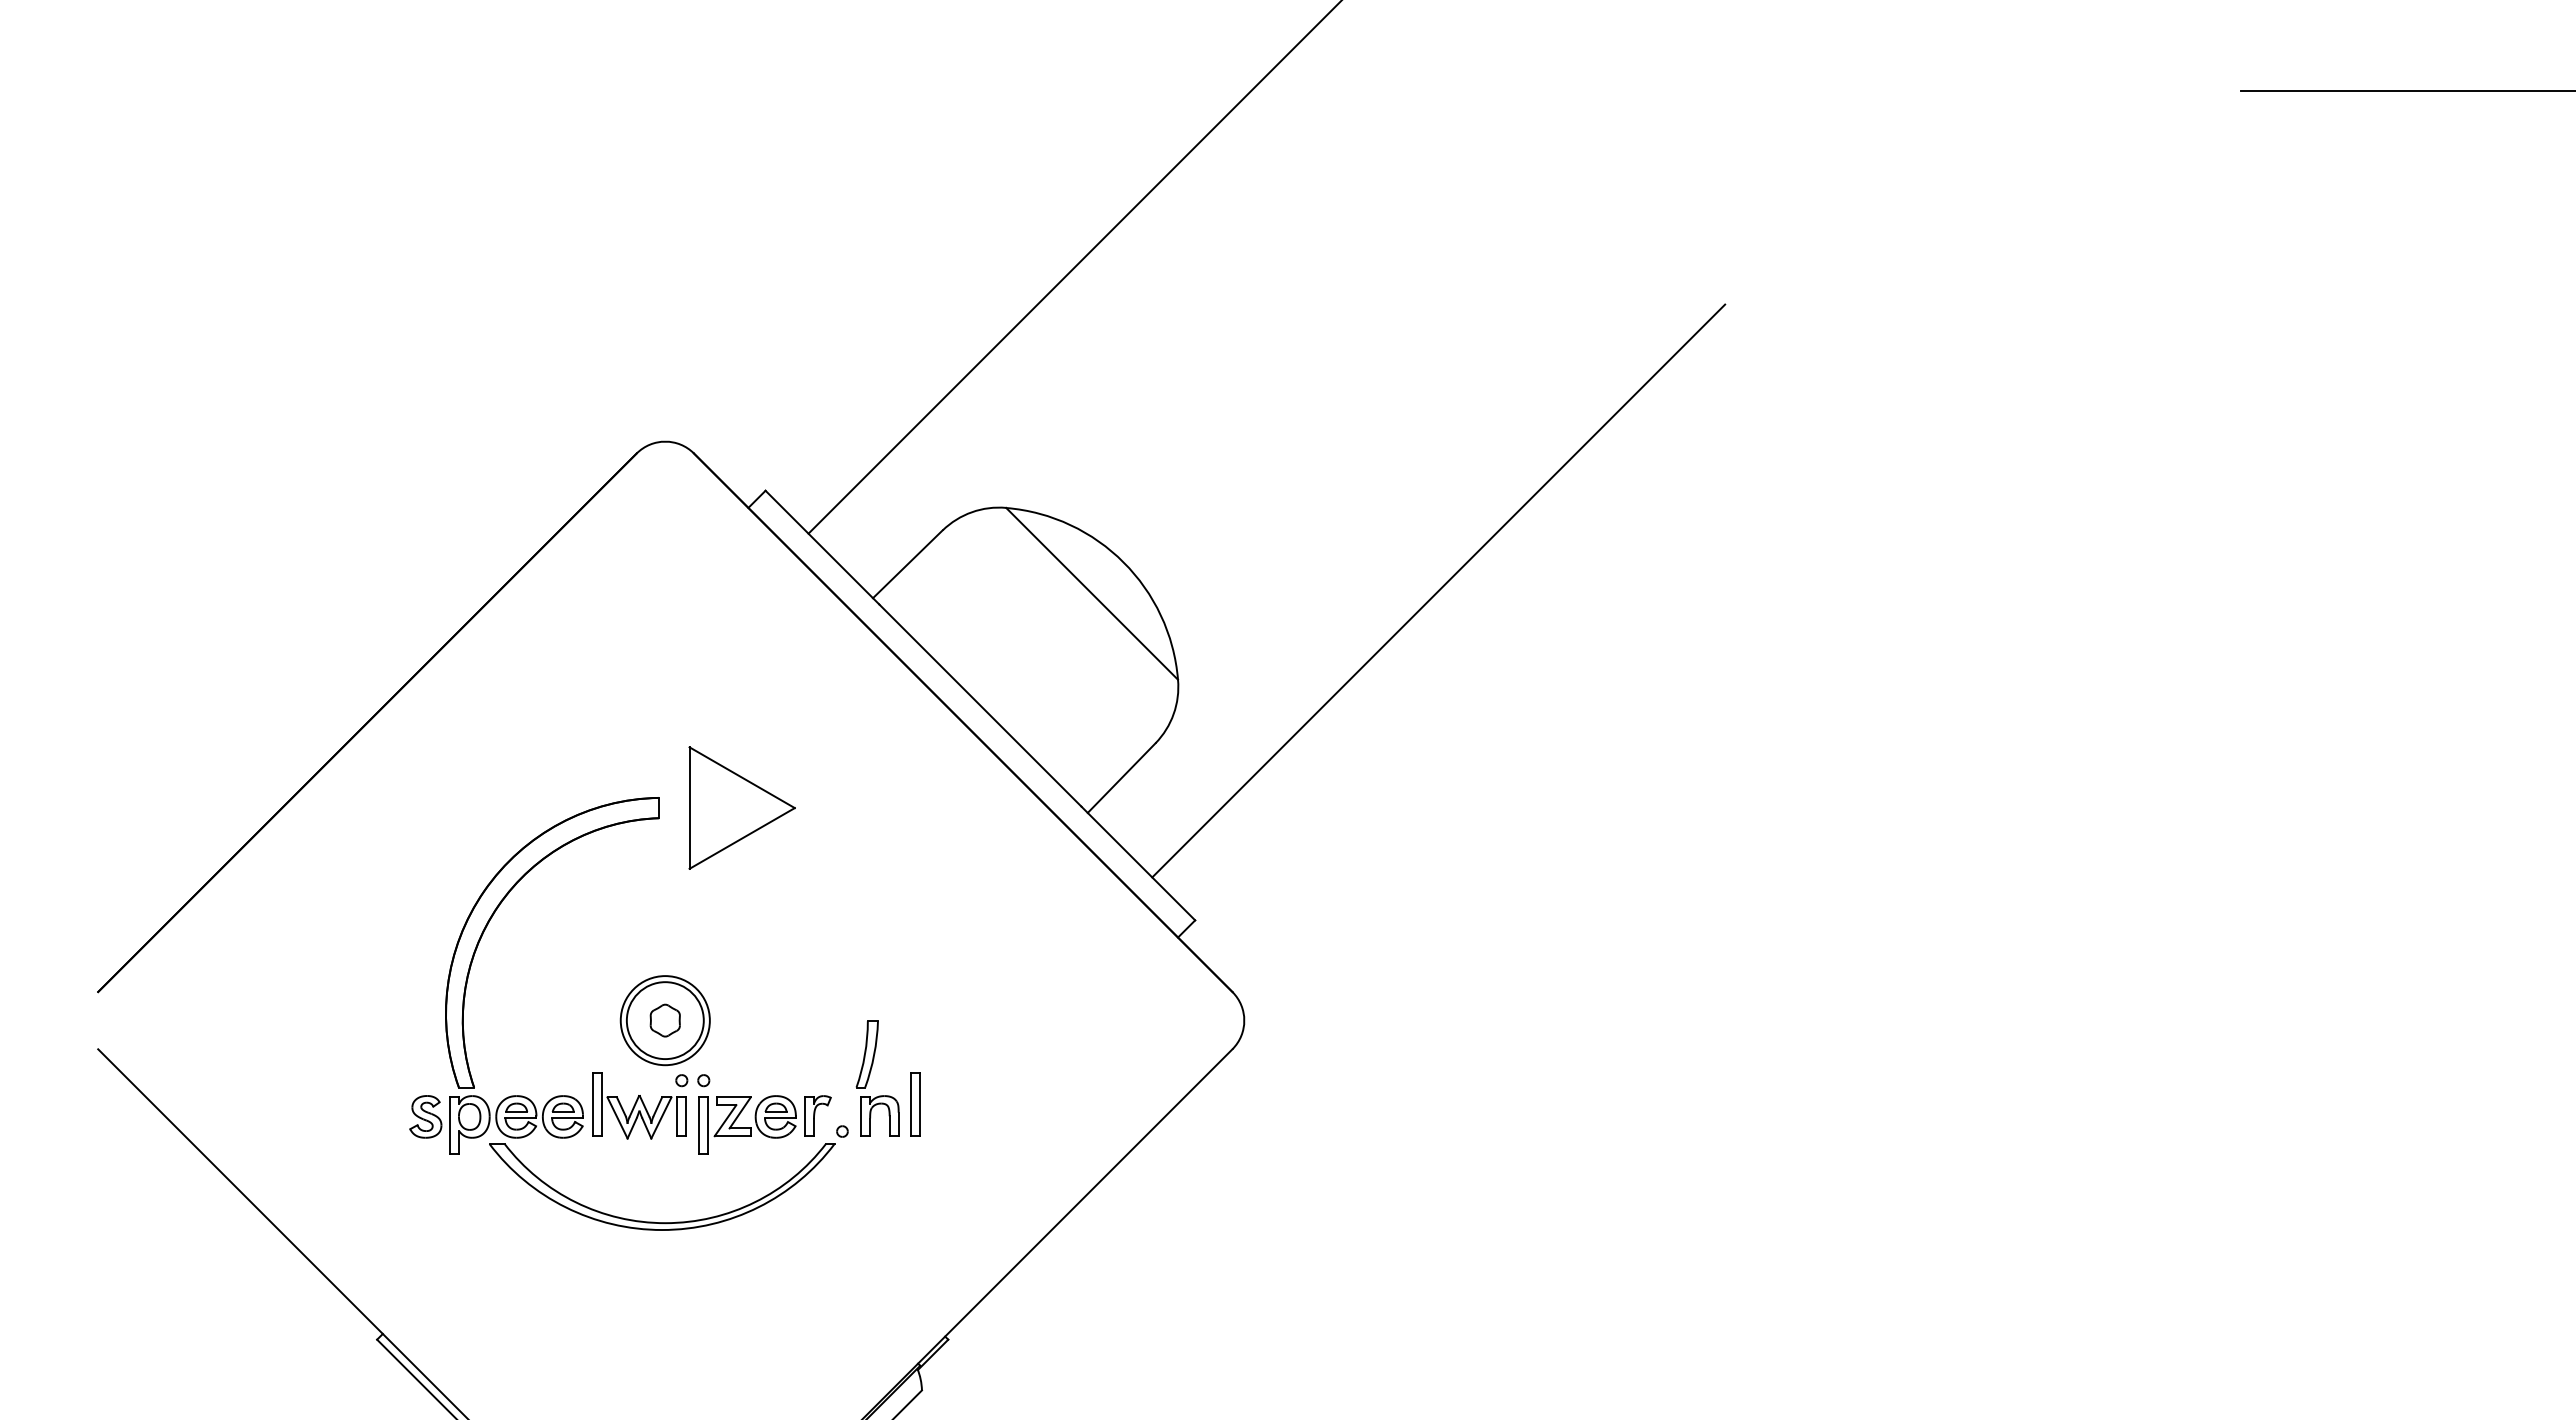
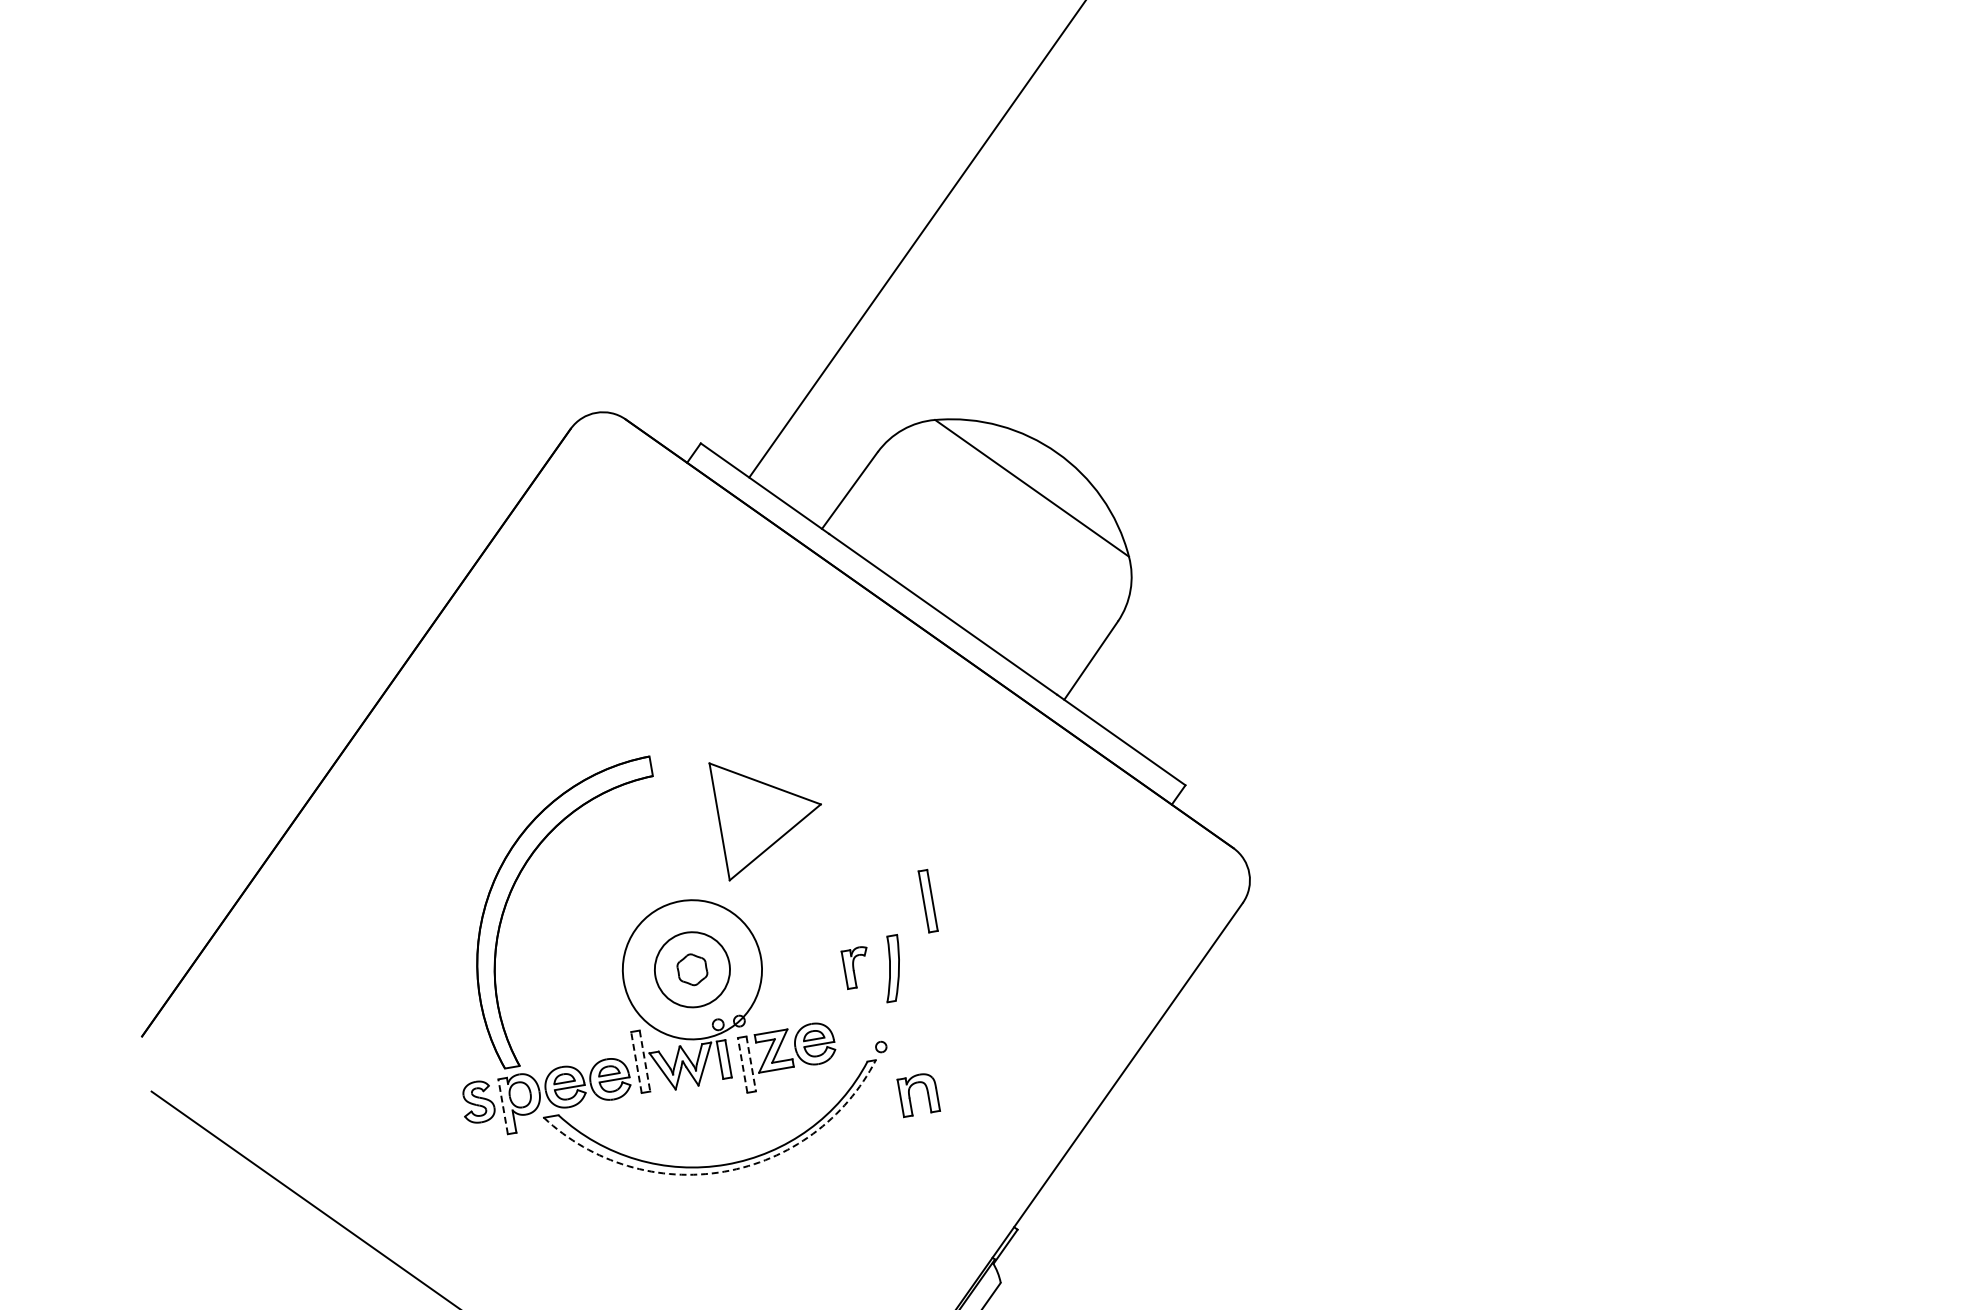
line: (1438, 590) -> (1364, 427), removed
part: (741, 807) -> (769, 812), moved
circle: (664, 1020) -> (691, 969), size x1.6
line: (592, 1104) -> (636, 1062), solid -> dashed
line: (601, 1104) -> (644, 1061), solid -> dashed
part: (915, 1104) -> (928, 901), moved
part: (817, 1115) -> (856, 967), moved
part: (871, 1115) -> (910, 1095), moved
line: (450, 1125) -> (503, 1106), solid -> dashed
line: (699, 1125) -> (742, 1064), solid -> dashed
line: (708, 1125) -> (751, 1063), solid -> dashed
arc: (662, 1230) -> (724, 1172), solid -> dashed

